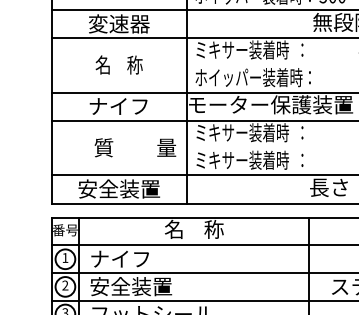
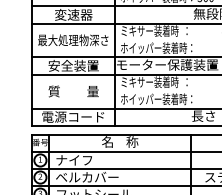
text: (118, 65) -> (73, 40), 名    称 -> 最大処理物深さ
text: (118, 105) -> (73, 65), ナイフ -> 安全装置
text: (135, 147) -> (73, 91), moved
text: (253, 160) -> (156, 99), ミキサー装着時  ： -> ホイッパー装着時：
text: (118, 188) -> (73, 116), 安全装置 -> 電源コード
text: (141, 286) -> (87, 177), 安全装置 -> ベルカバー

